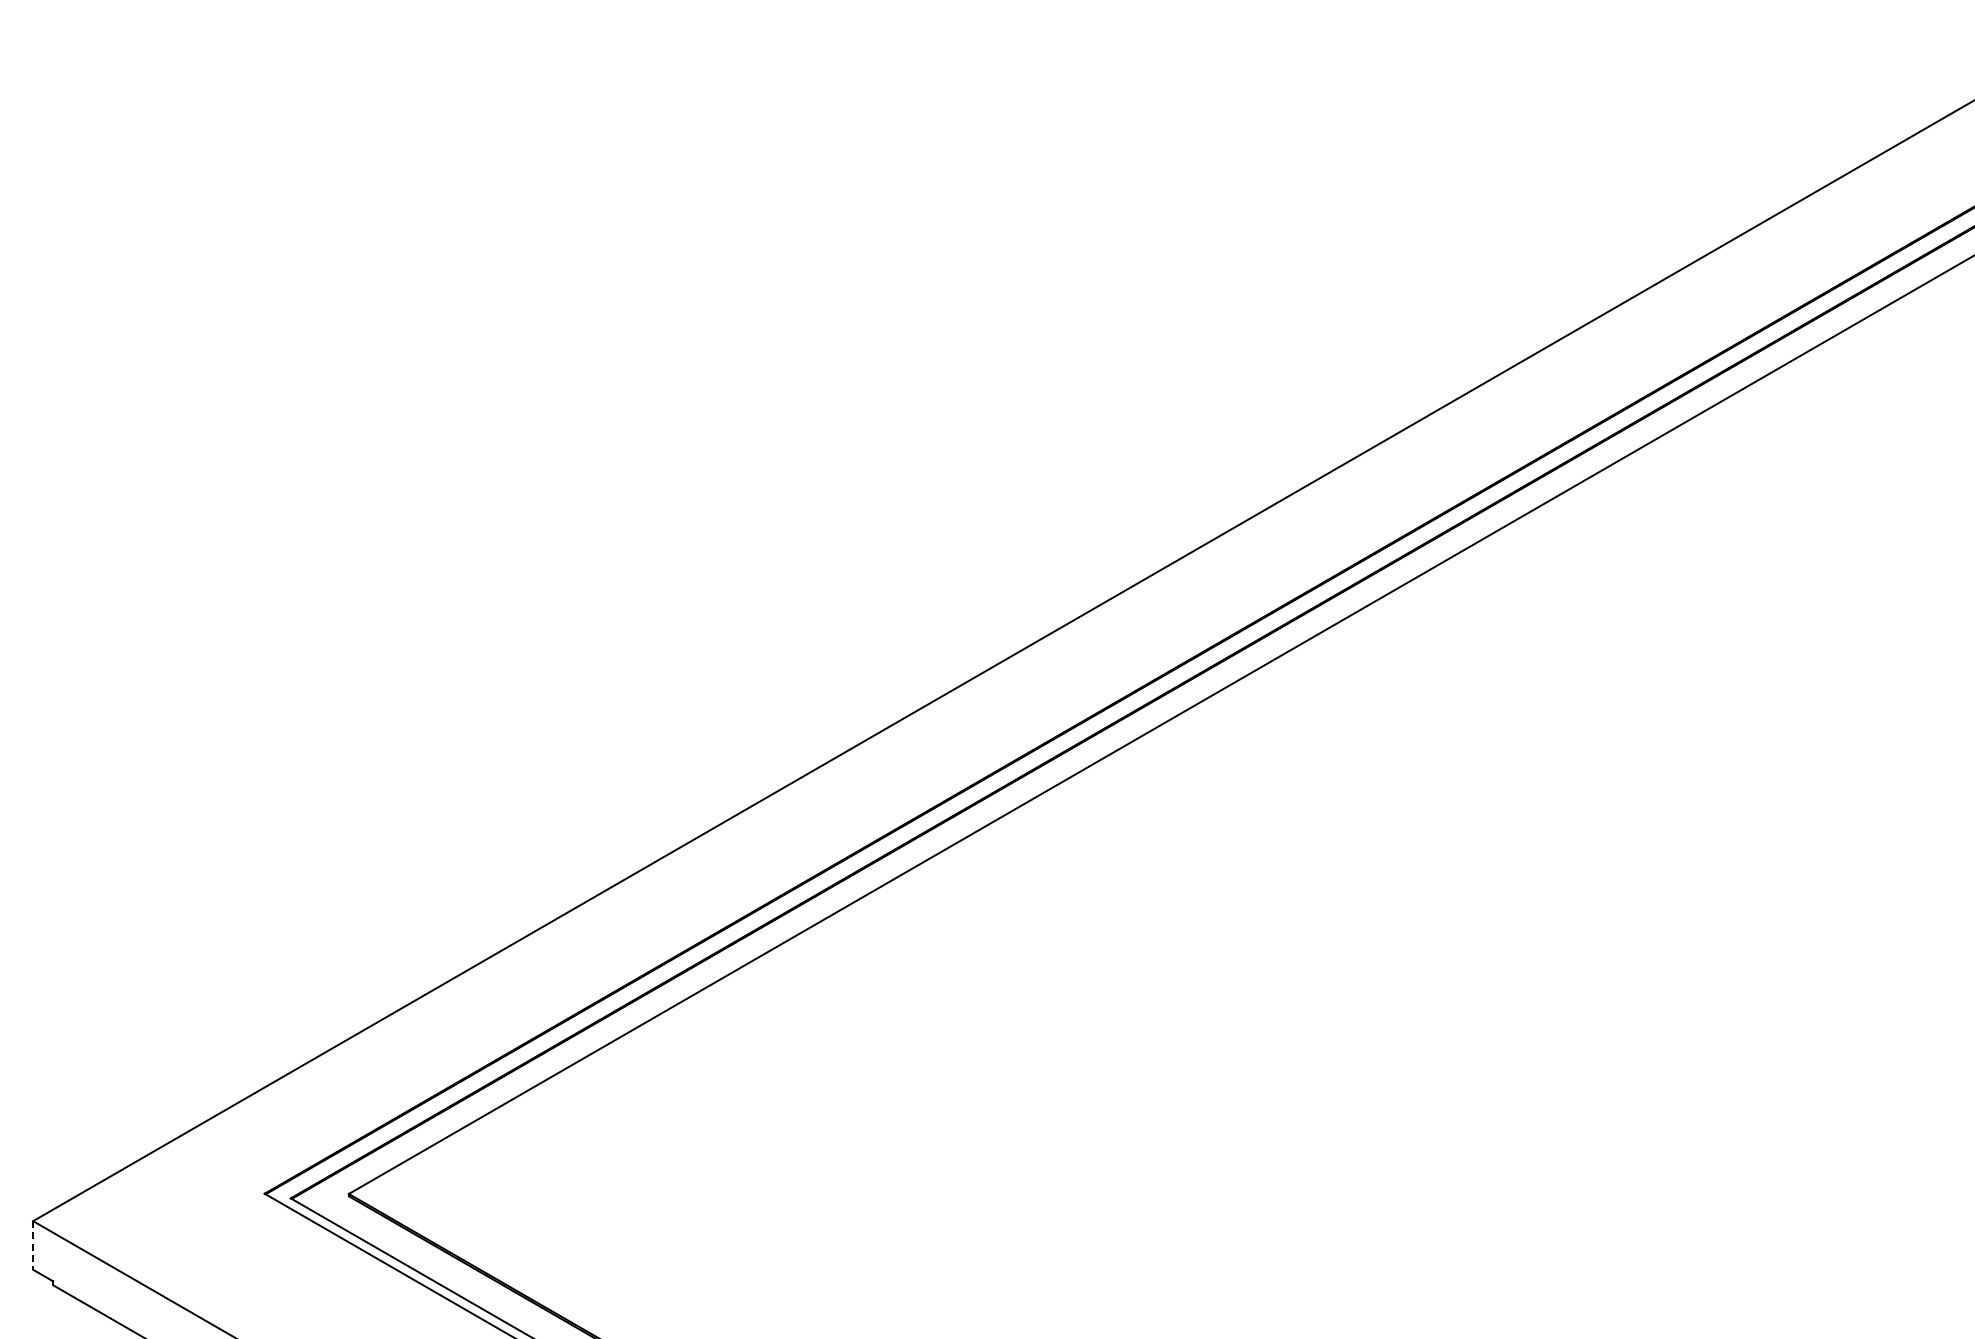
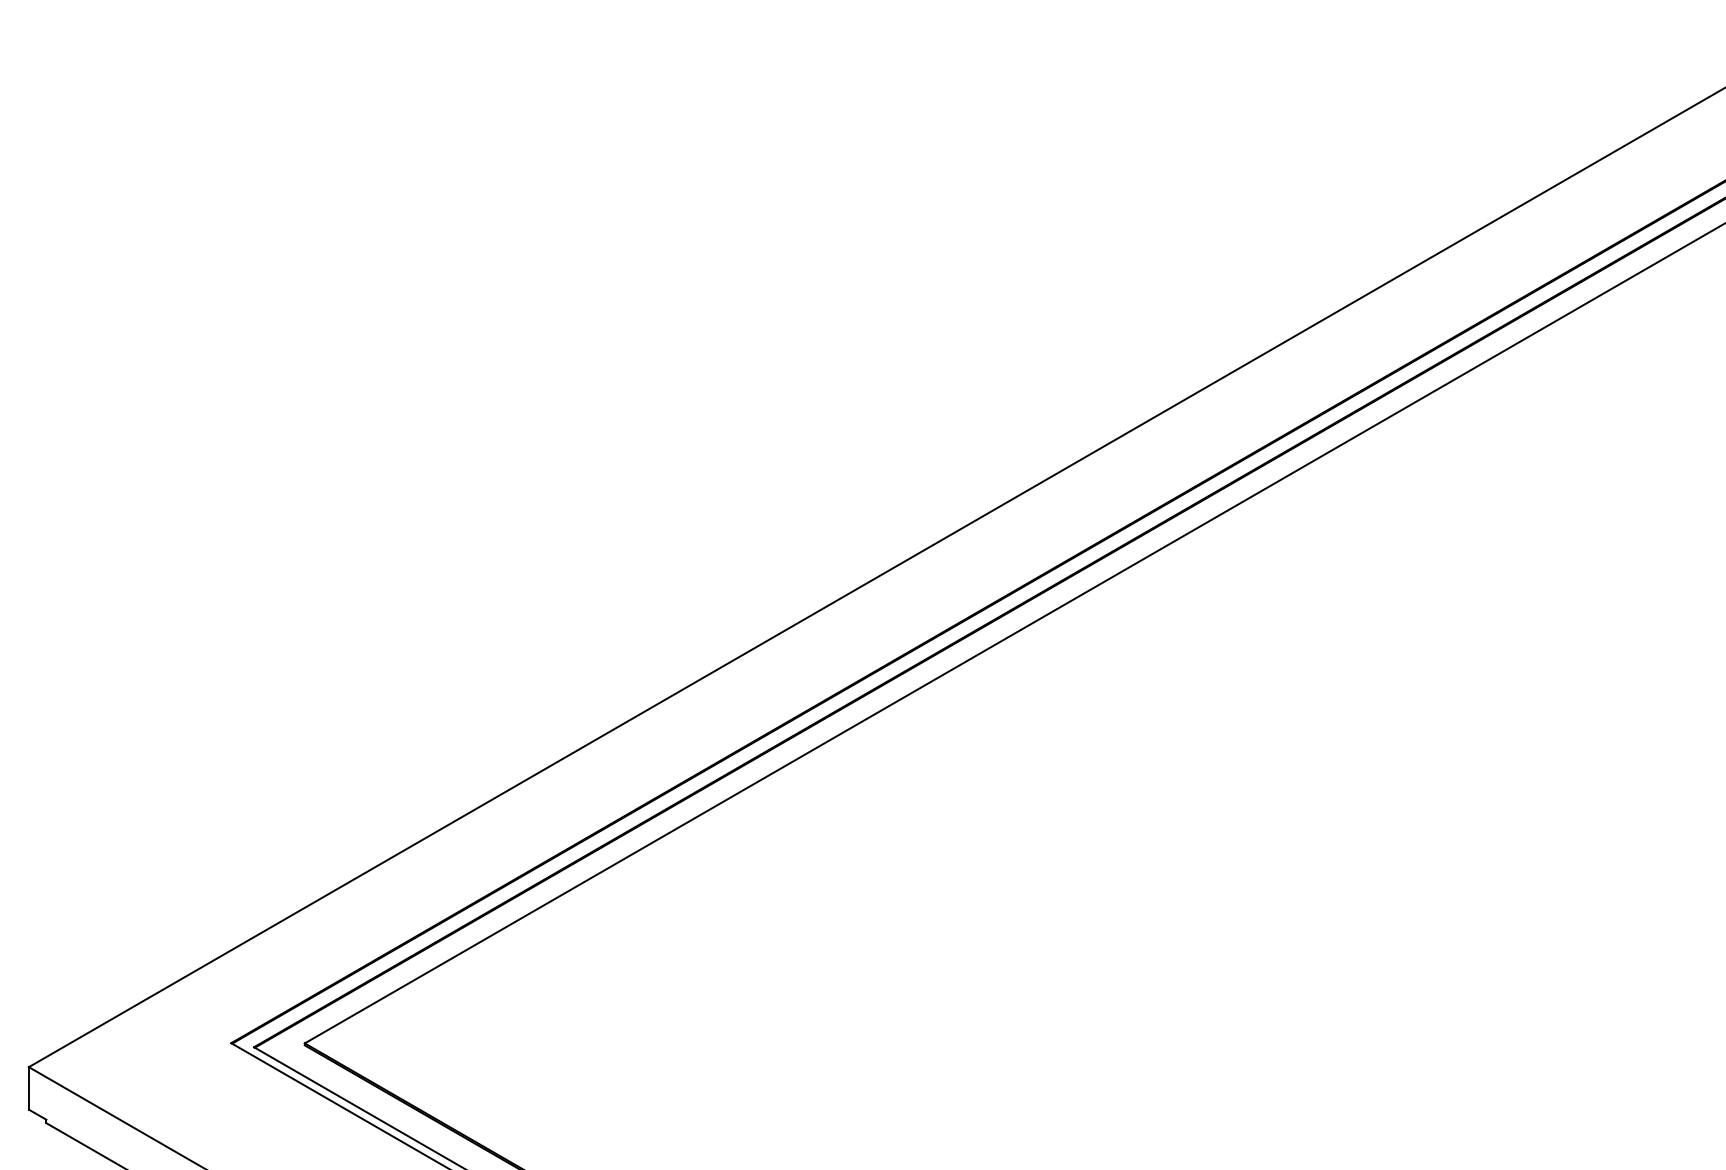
line: (33, 1245) -> (29, 1088), dashed -> solid

